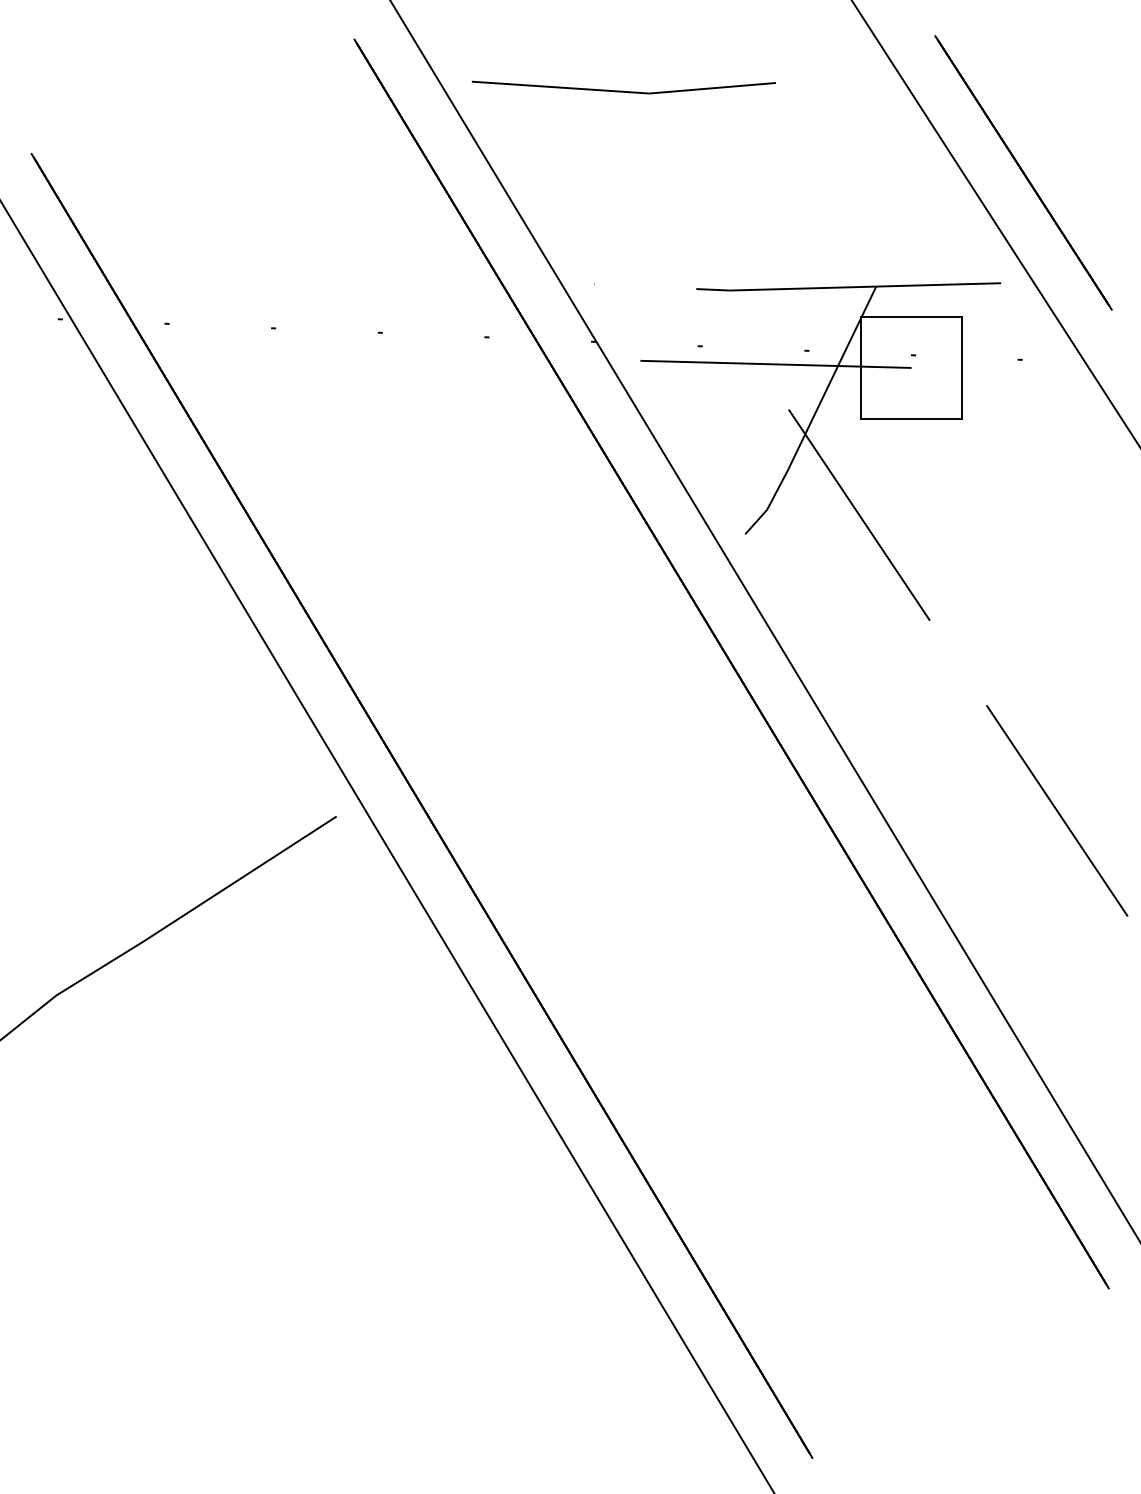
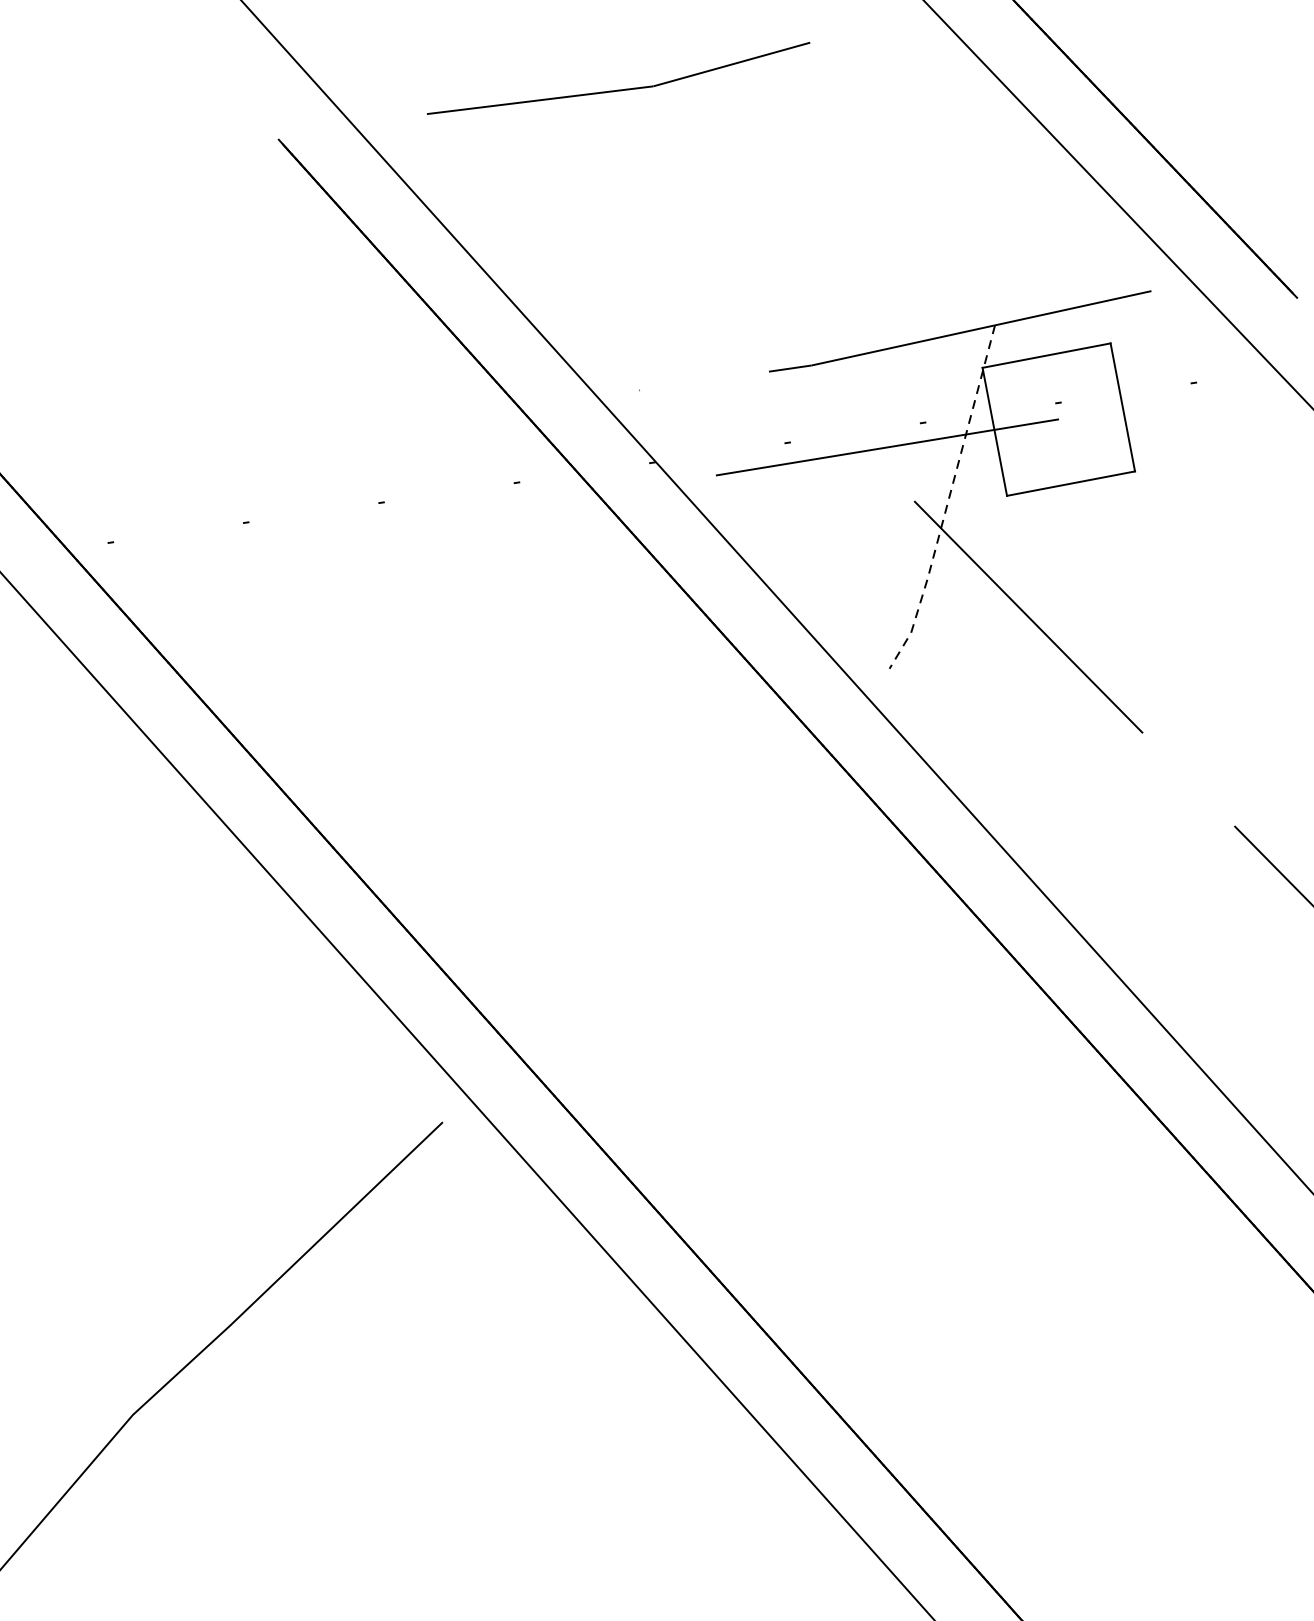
line: (623, 90) -> (620, 88), moved
line: (814, 414) -> (947, 501), solid -> dashed

